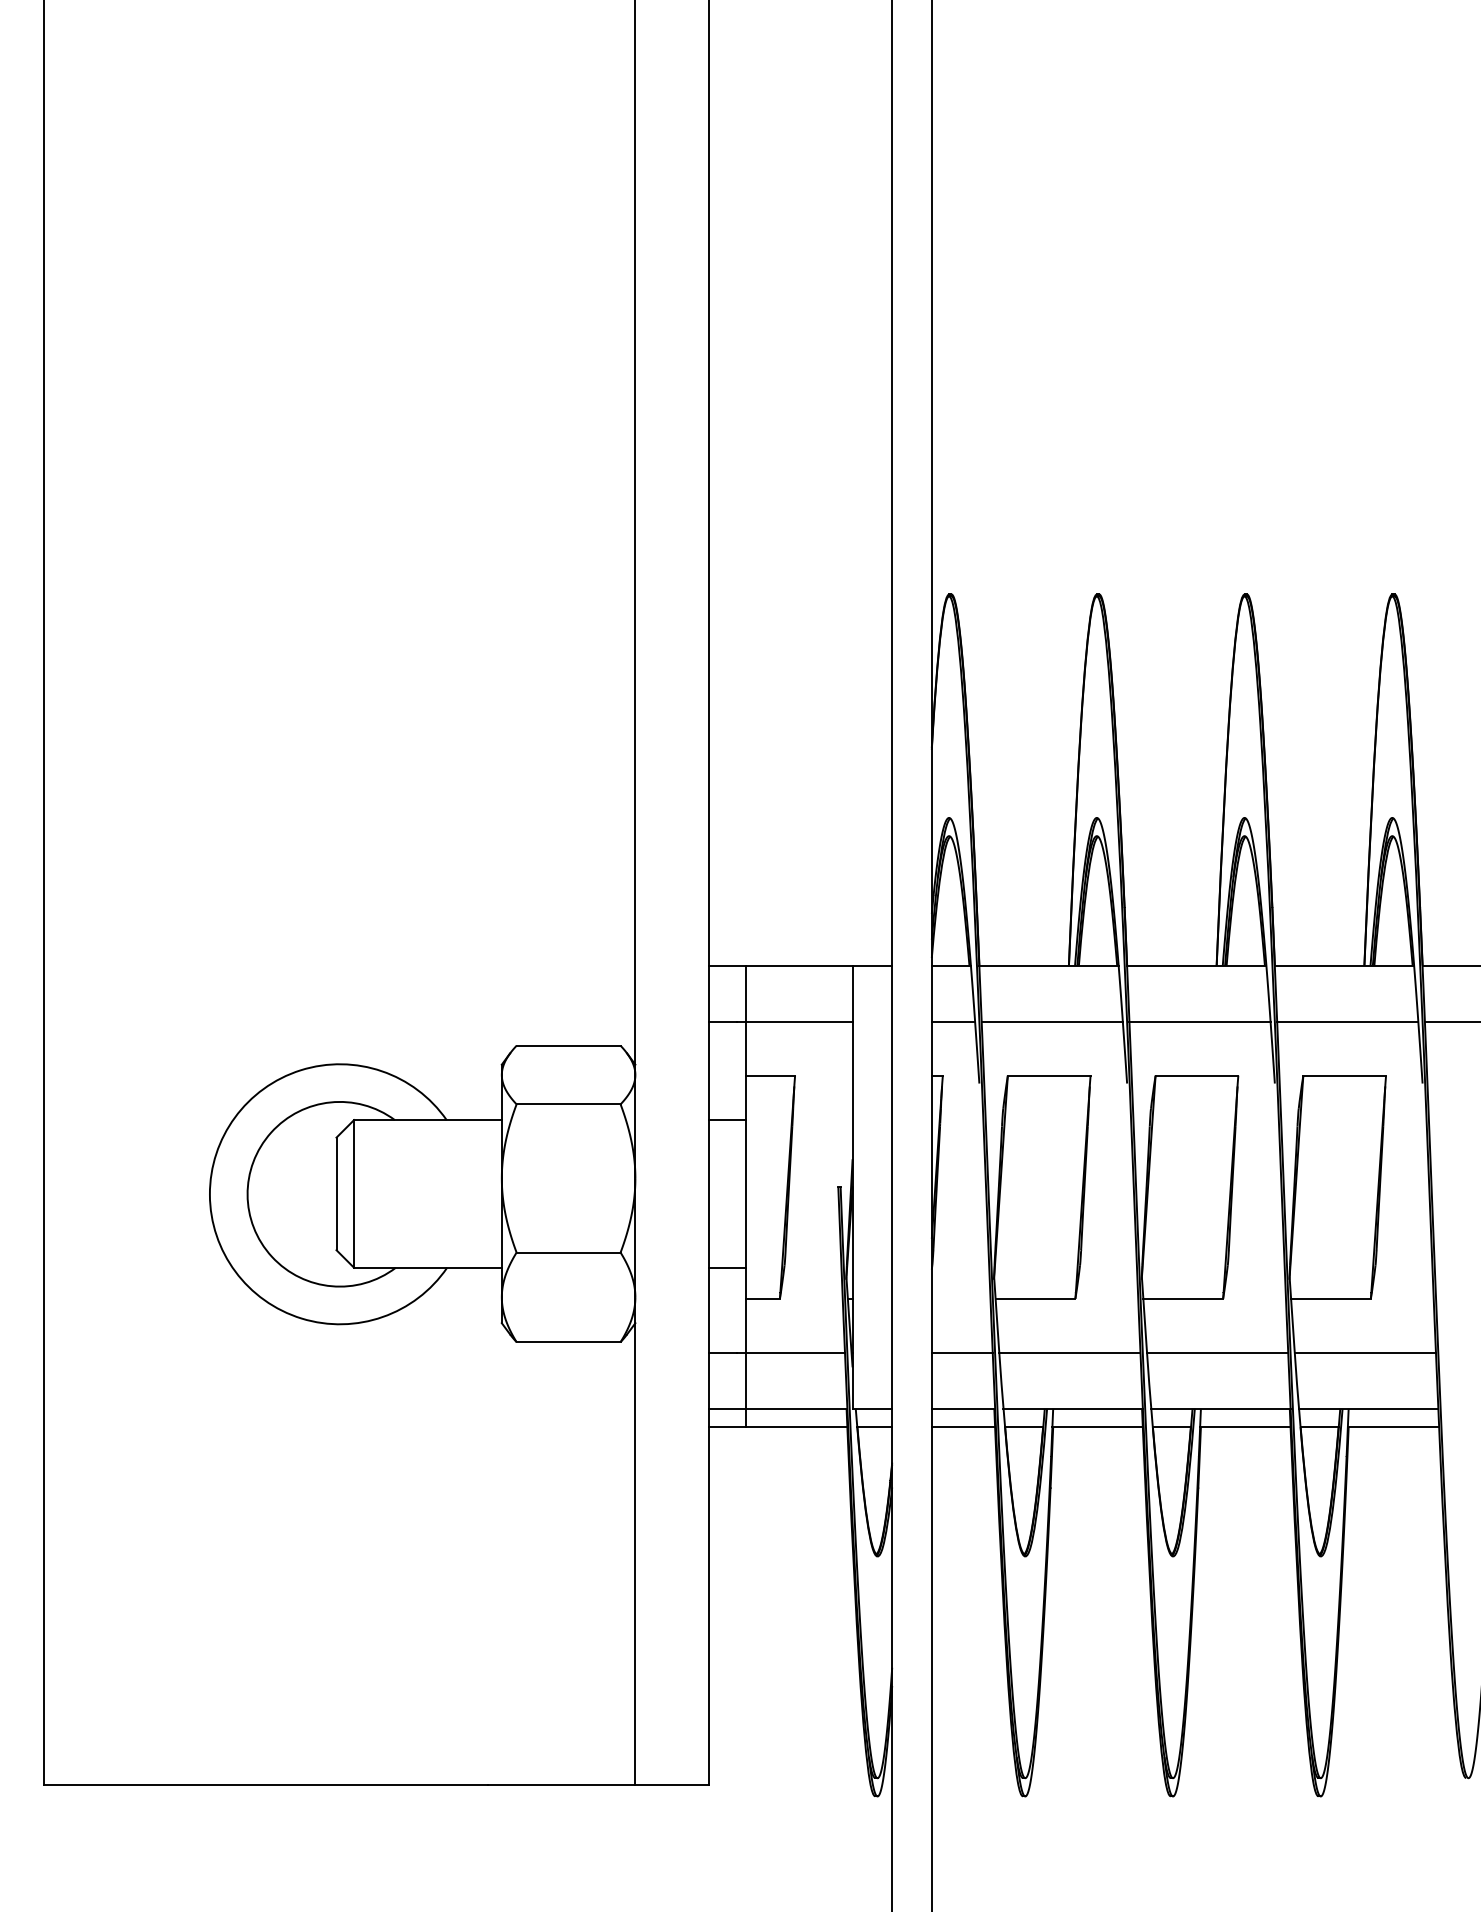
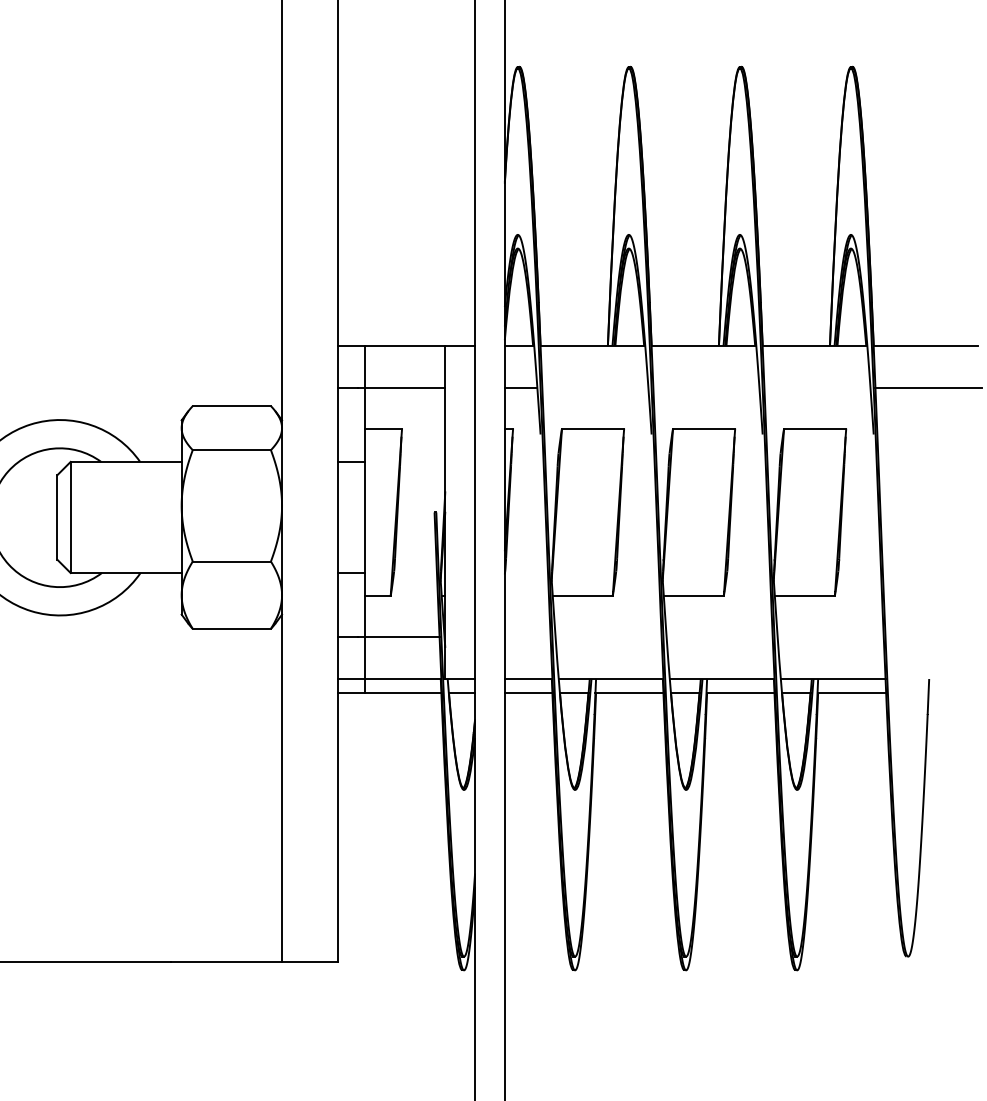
line: (1051, 1021) -> (594, 387), removed
line: (1199, 1021) -> (706, 387), removed
line: (1347, 1021) -> (817, 387), removed
line: (961, 1352) -> (527, 636), removed
line: (1069, 1352) -> (608, 636), removed
line: (1217, 1352) -> (719, 636), removed
line: (1364, 1352) -> (830, 636), removed

